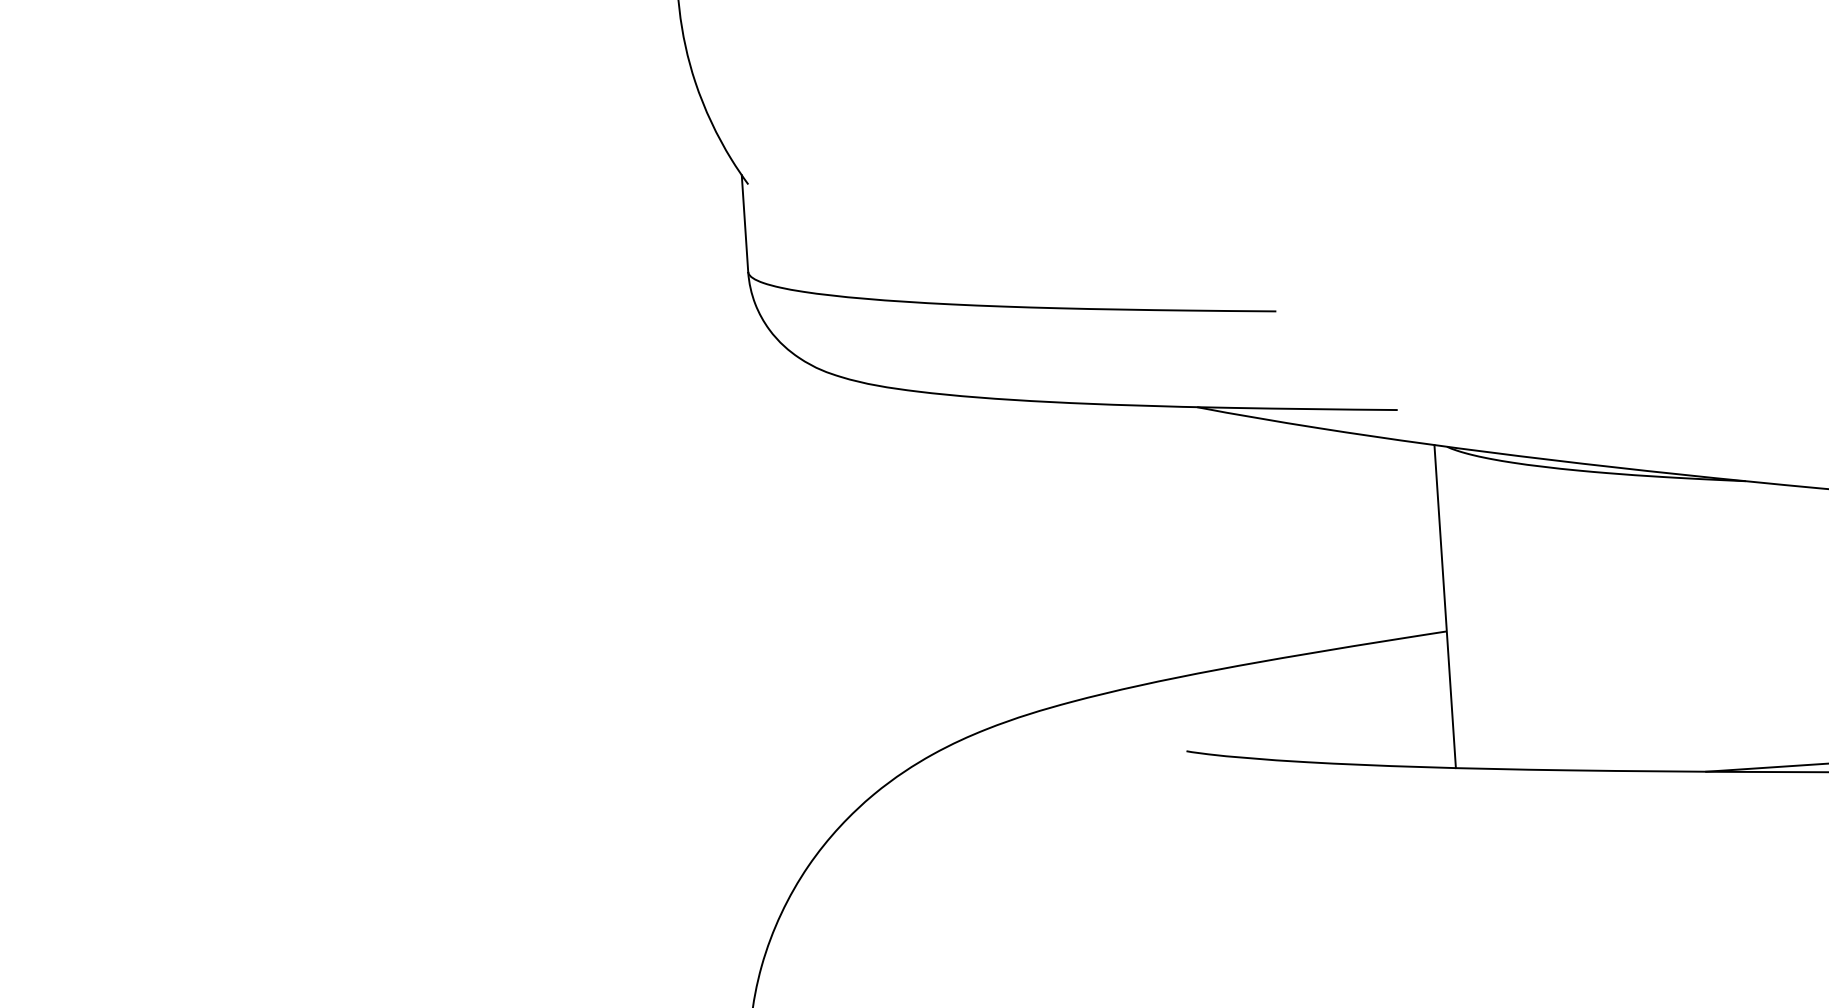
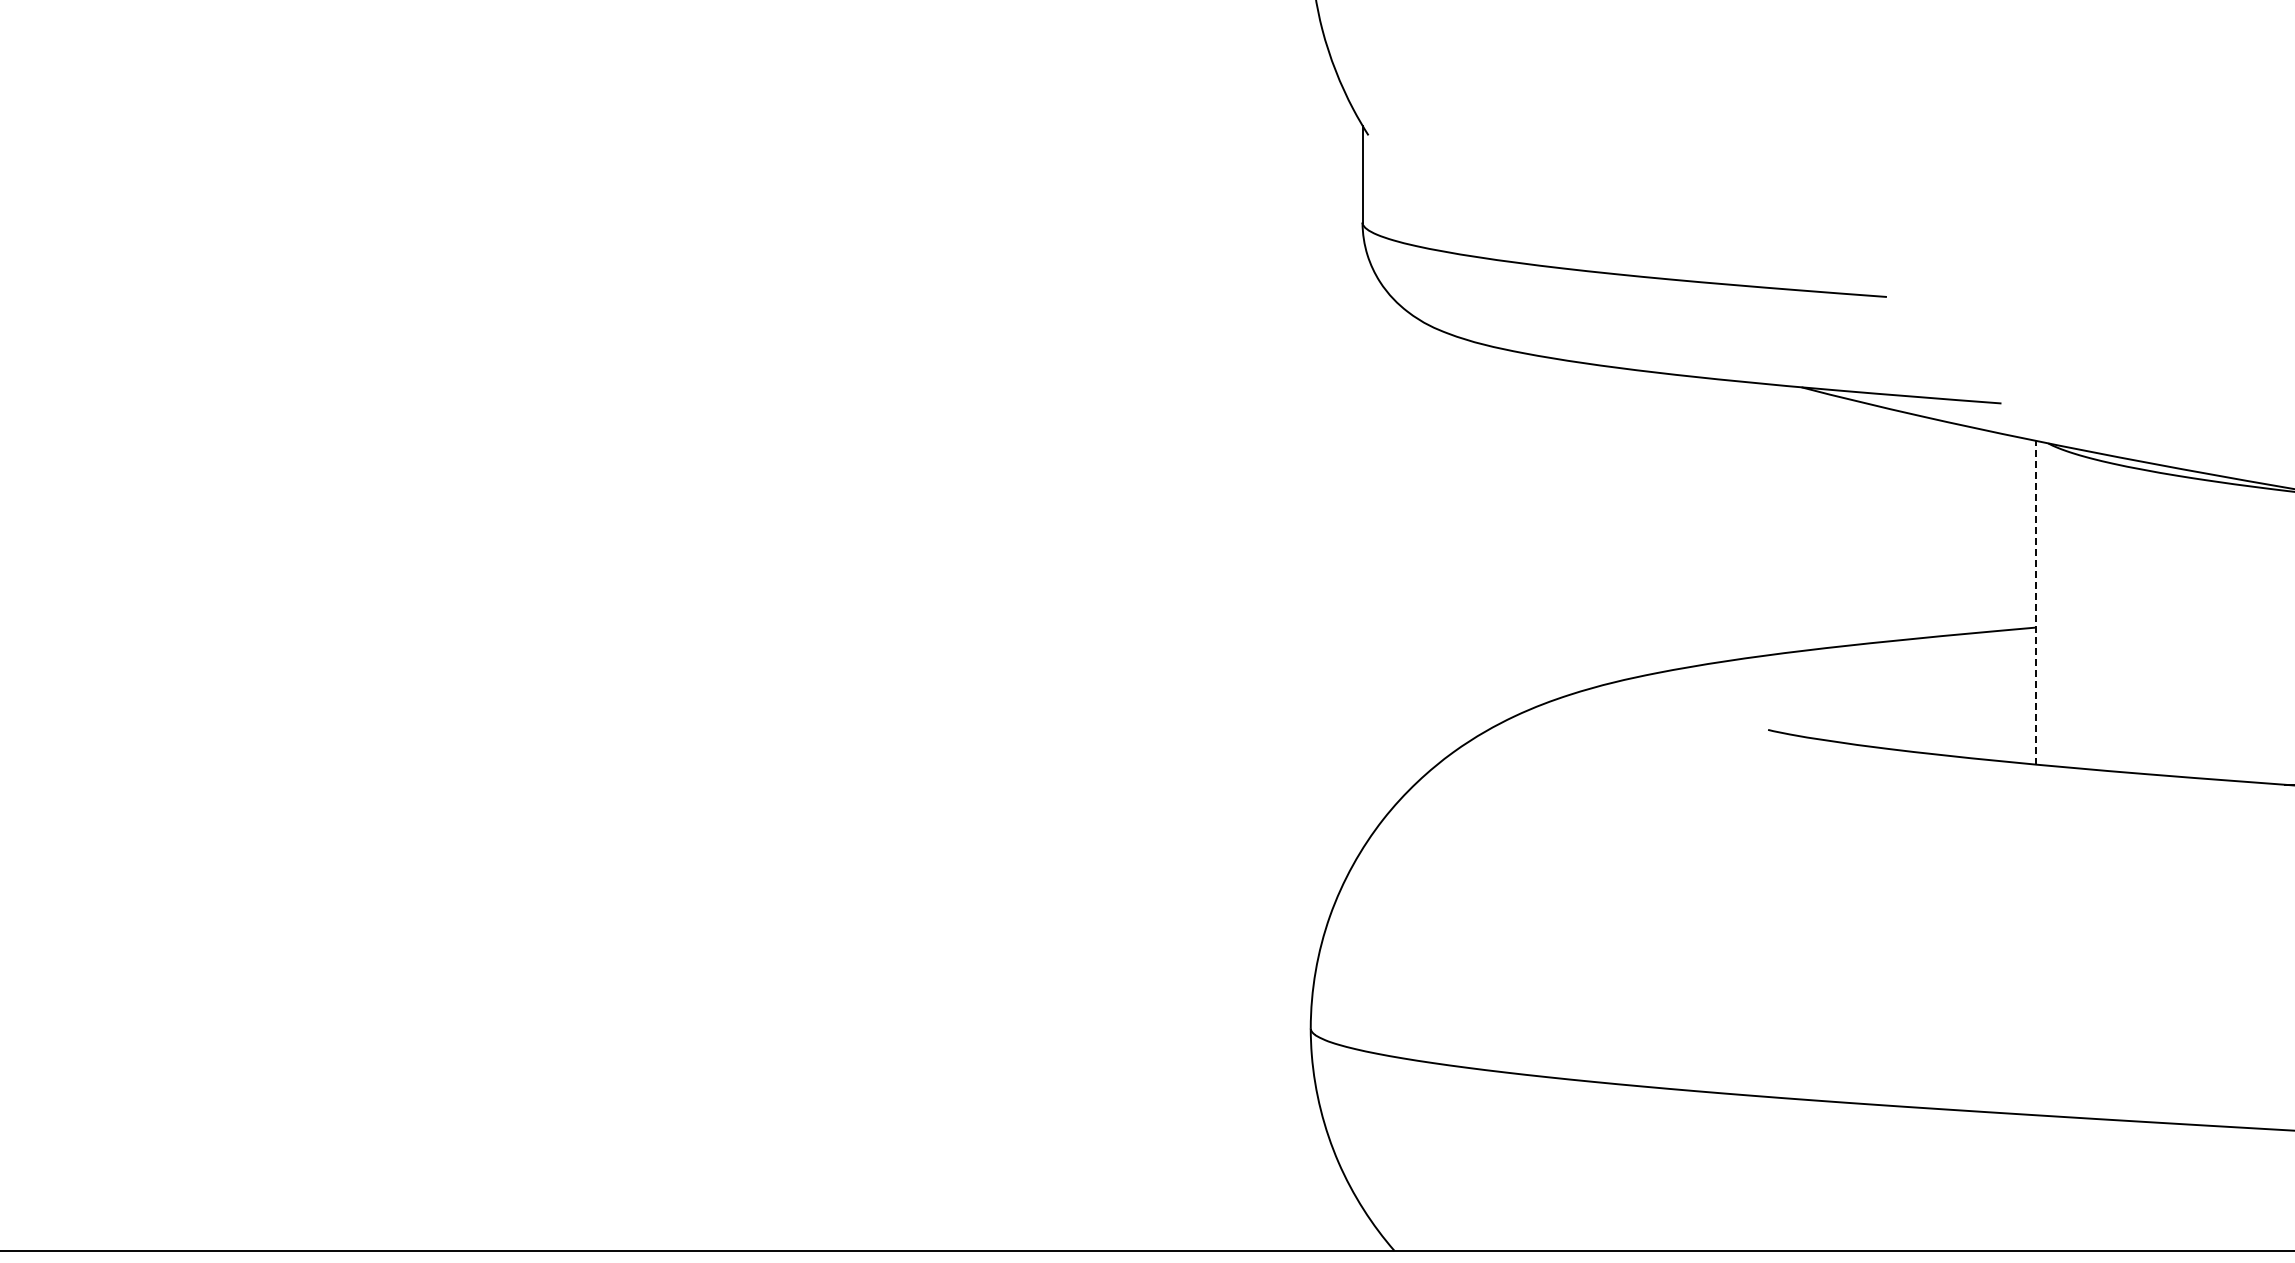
line: (1444, 606) -> (2035, 602), solid -> dashed

